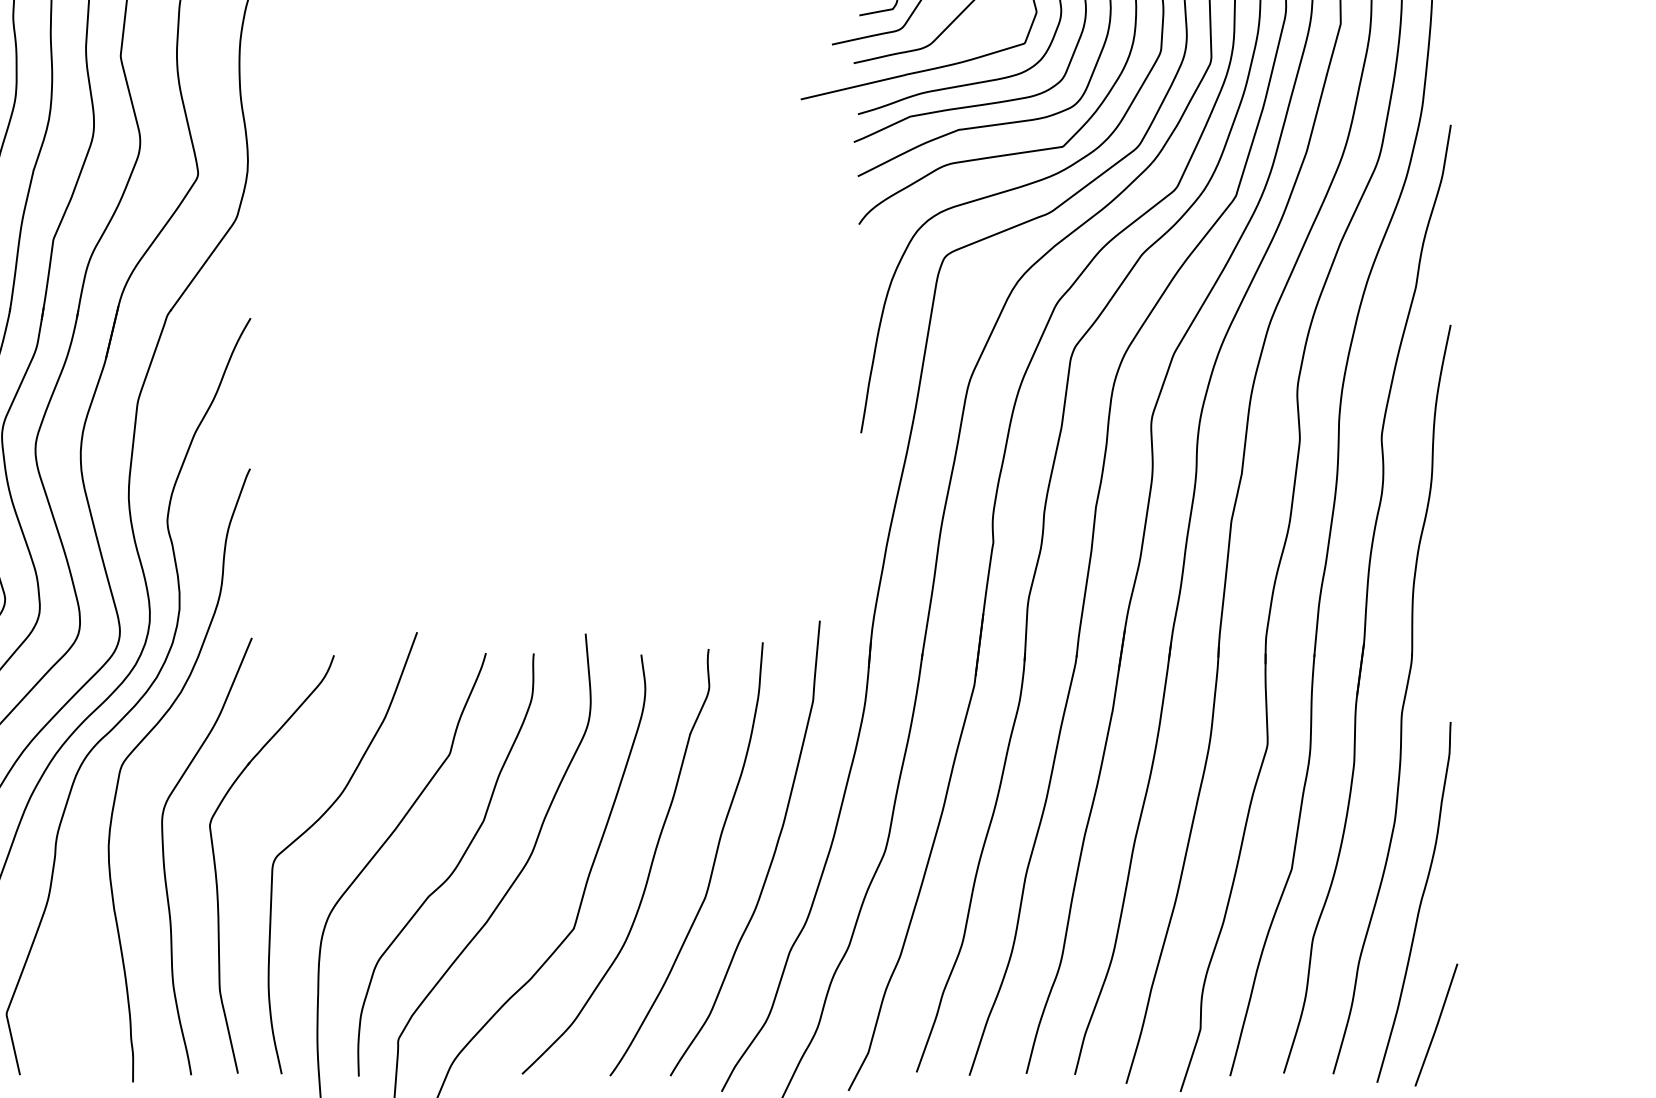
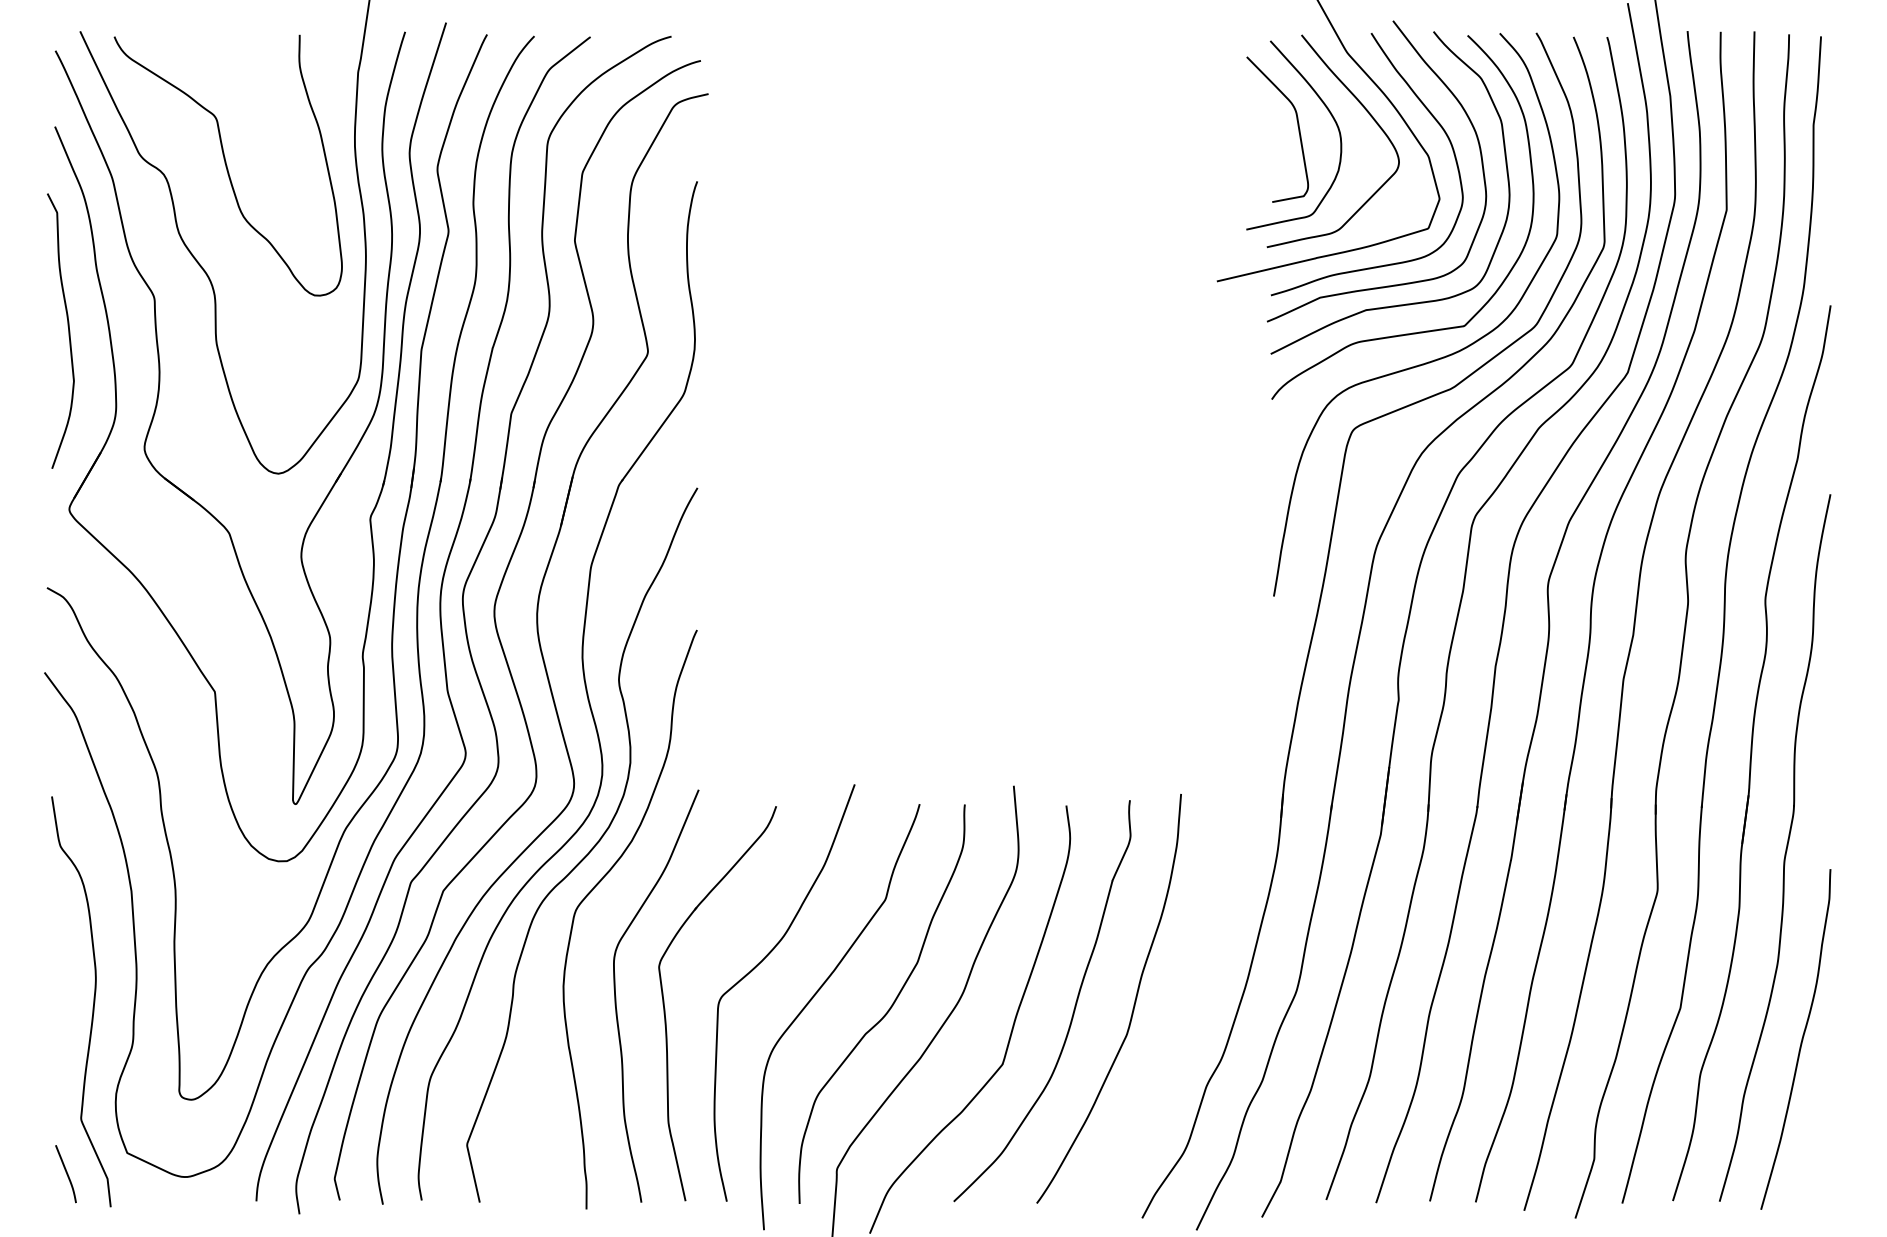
curve: (771, 857) -> (1189, 997), removed
line: (1435, 1025) -> (1816, 1155), removed

